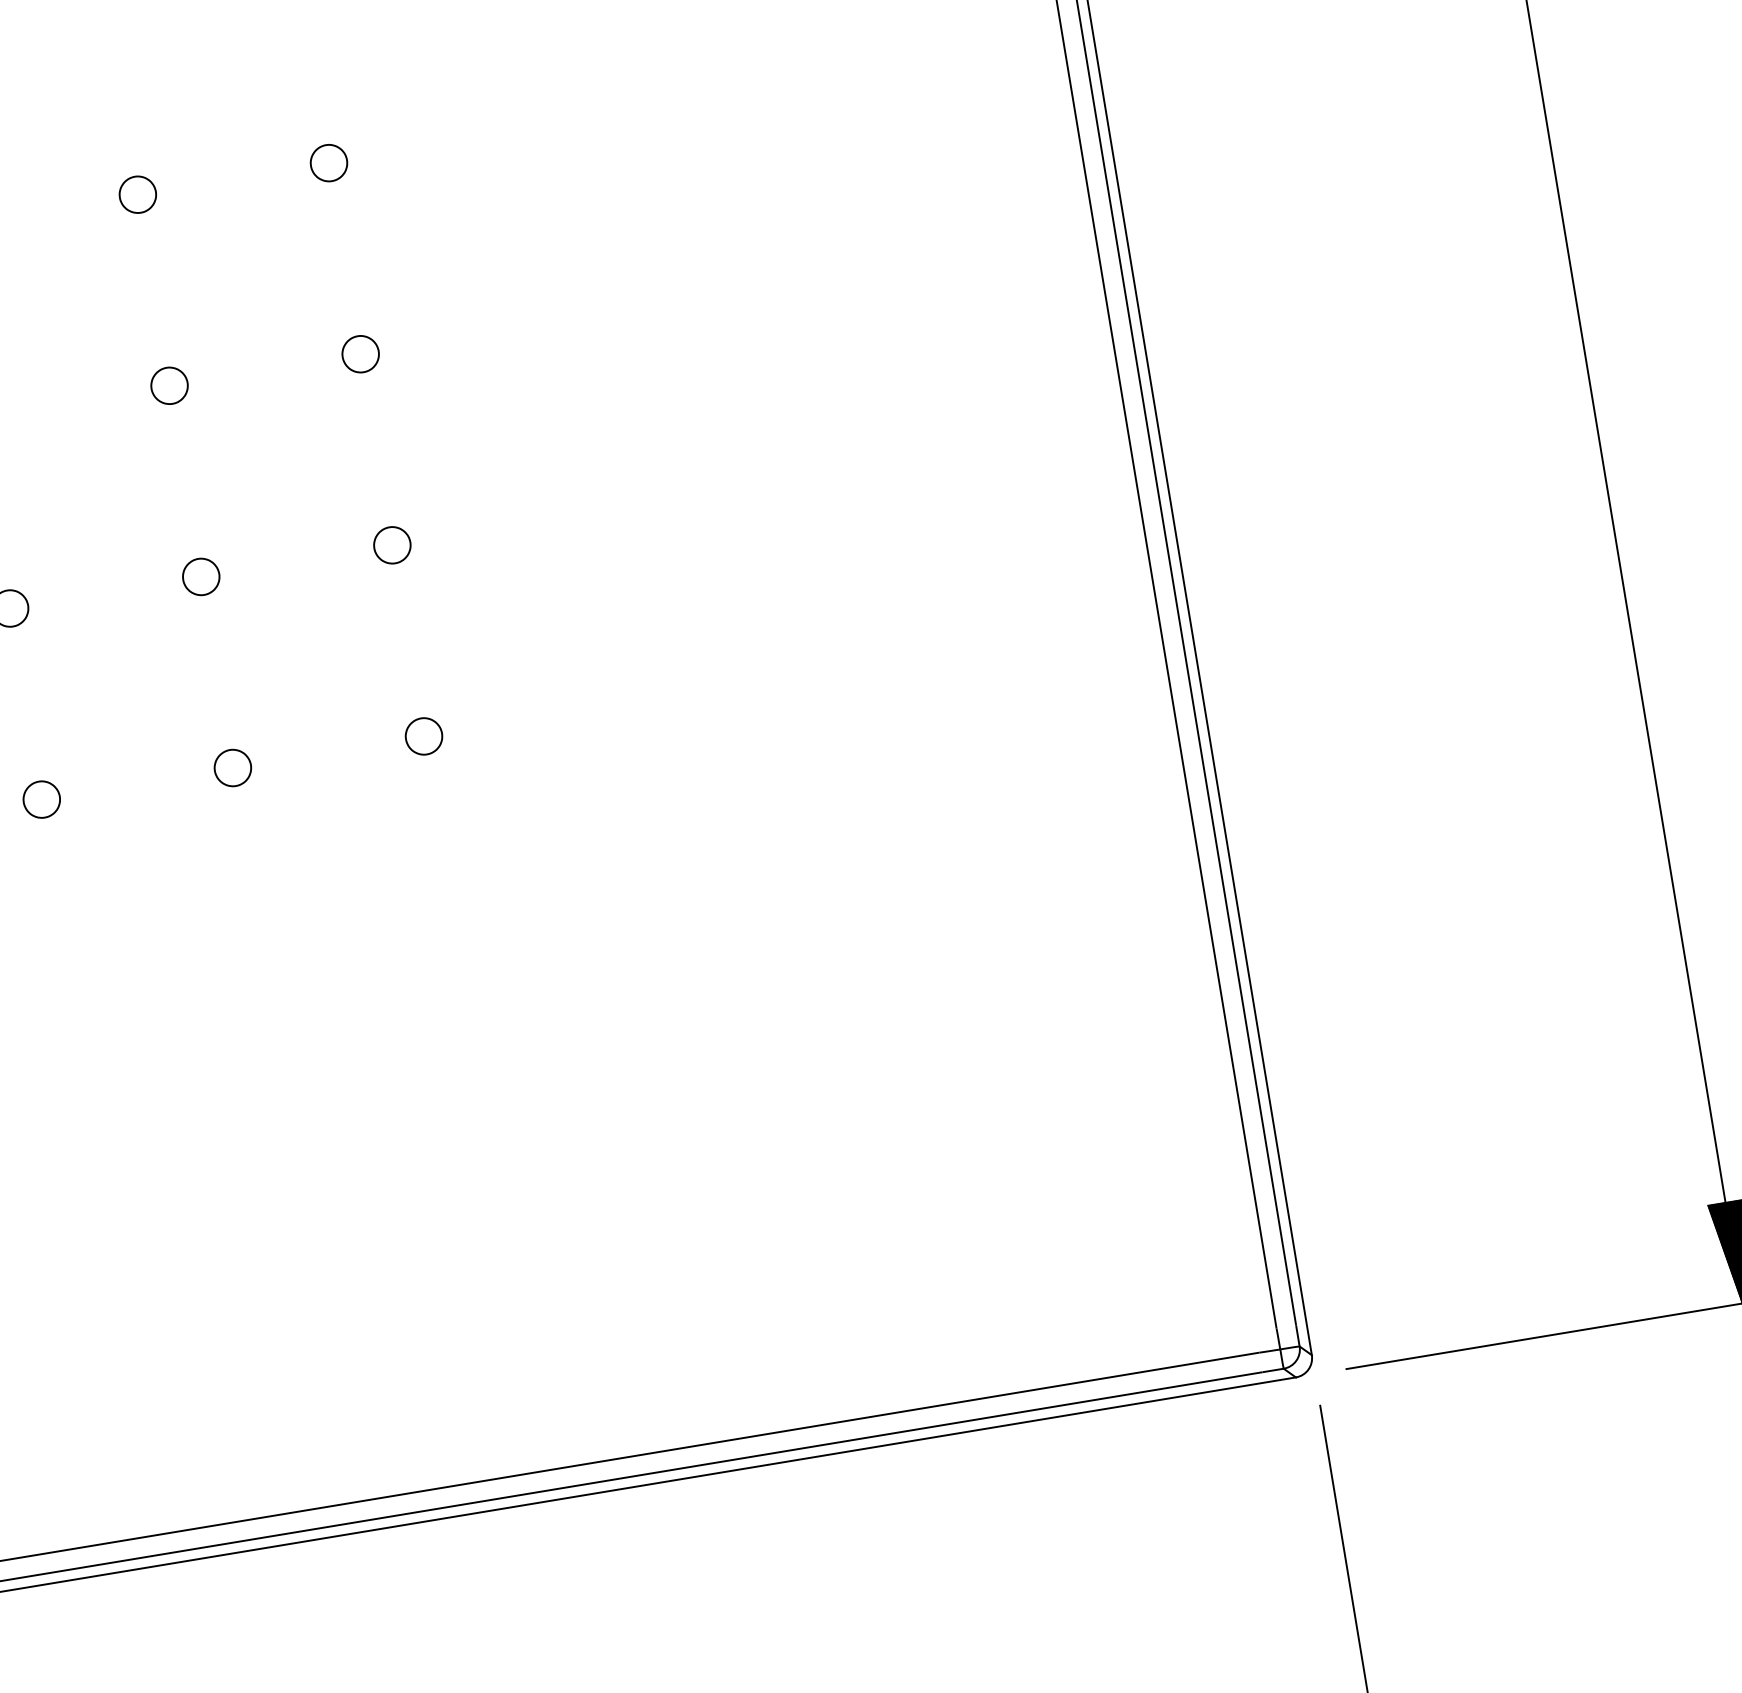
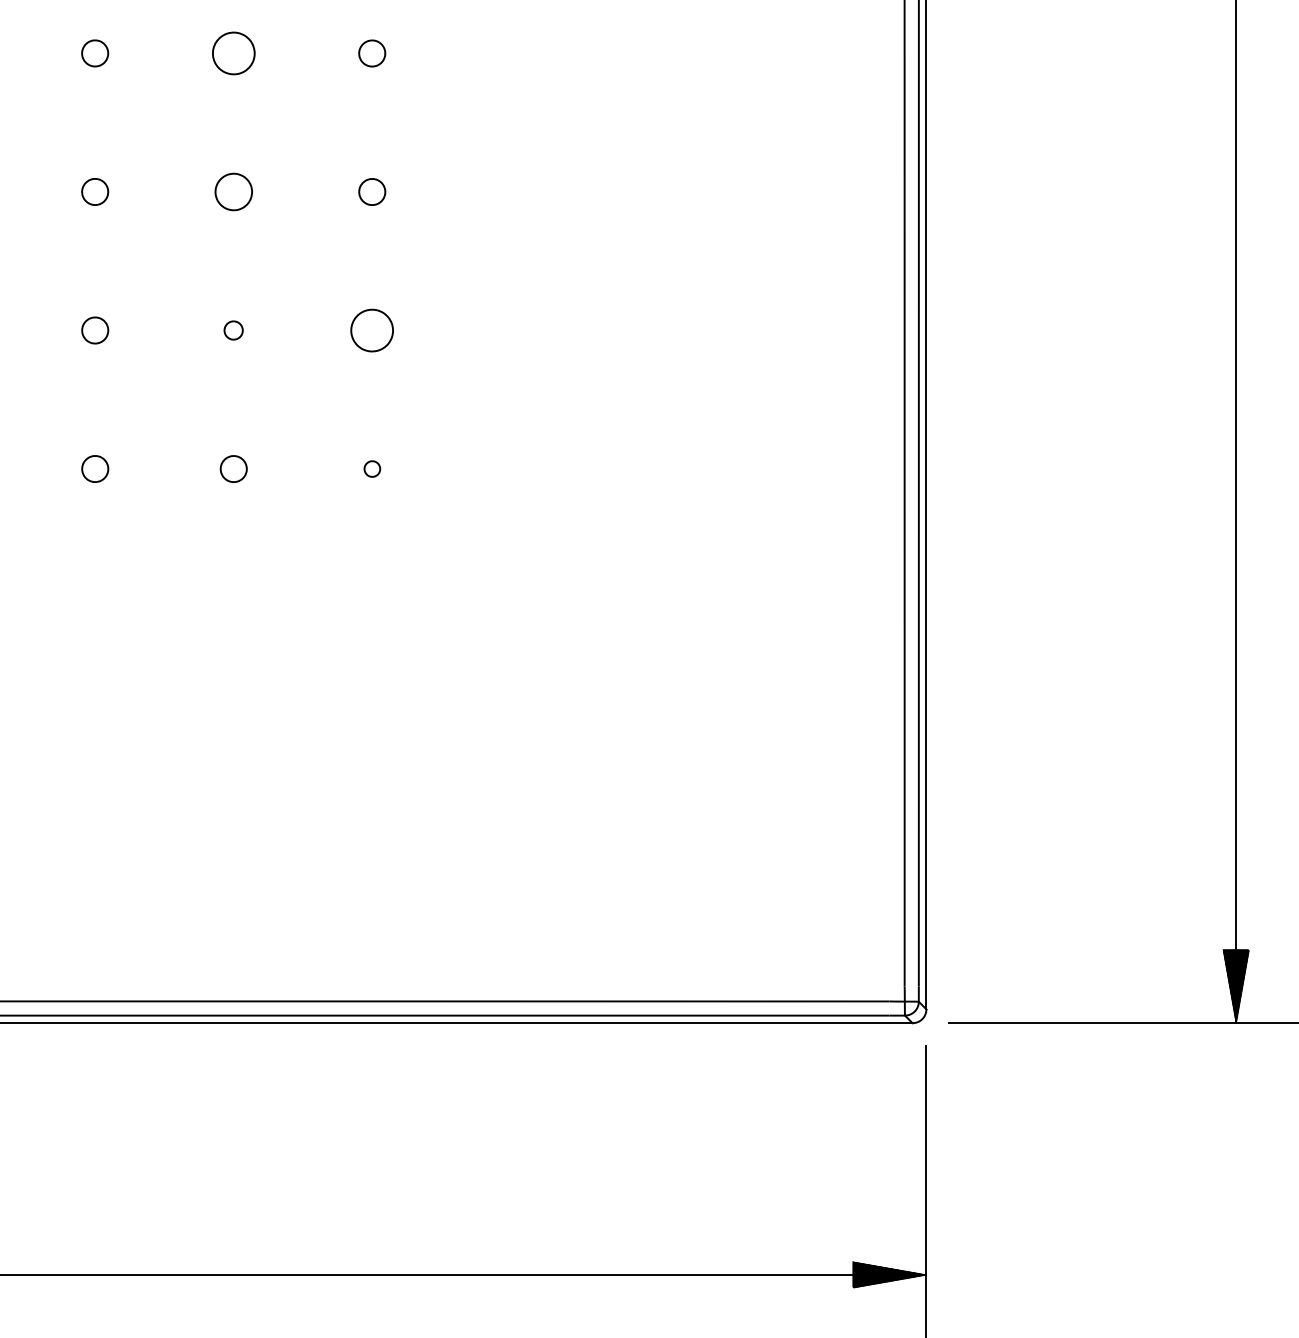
part: (137, 194) -> (233, 53), size x1.6
part: (169, 385) -> (233, 191), size x1.4
part: (392, 545) -> (372, 330), size x1.6
part: (200, 576) -> (233, 330), size x0.7
part: (424, 735) -> (372, 468), size x0.6

